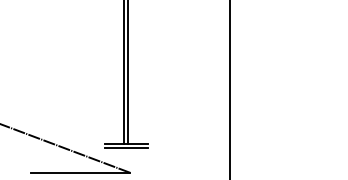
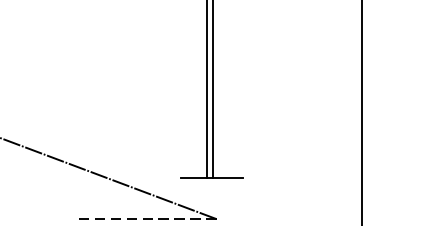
line: (126, 148) -> (211, 183), removed
line: (80, 172) -> (144, 218), solid -> dashed

